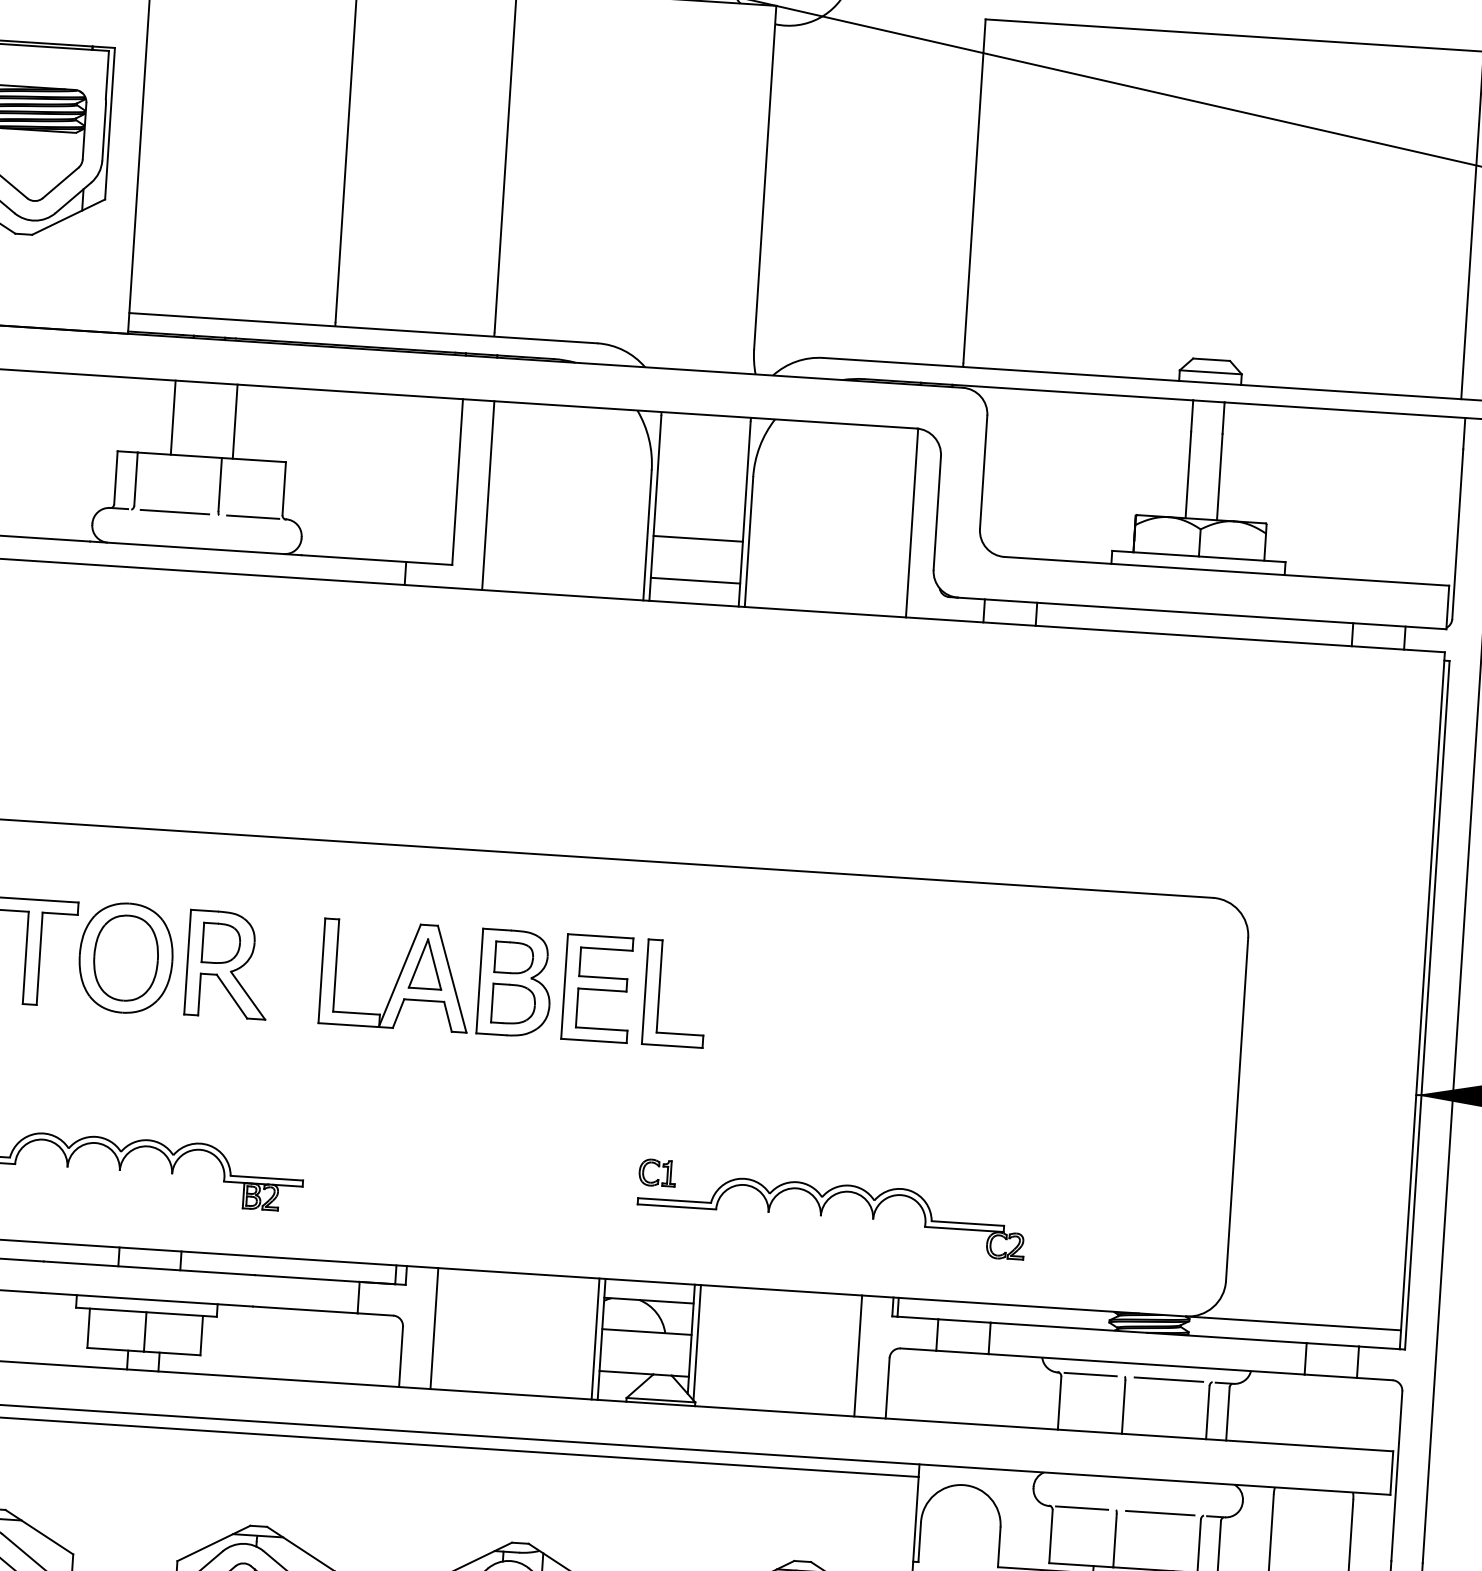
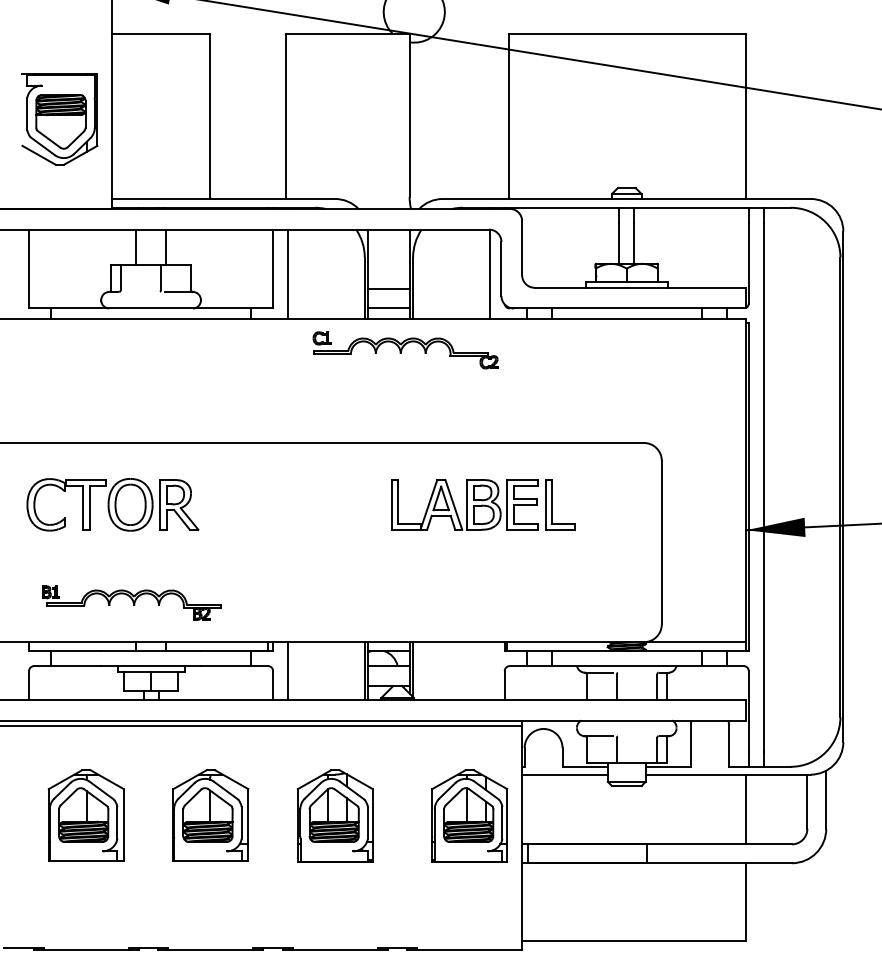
line: (173, 511) -> (139, 291), removed
part: (514, 982) -> (483, 504), moved
part: (831, 1209) -> (405, 350), moved
line: (857, 1354) -> (489, 670), removed
line: (1168, 1379) -> (637, 672), removed
line: (1159, 1513) -> (637, 736), removed

